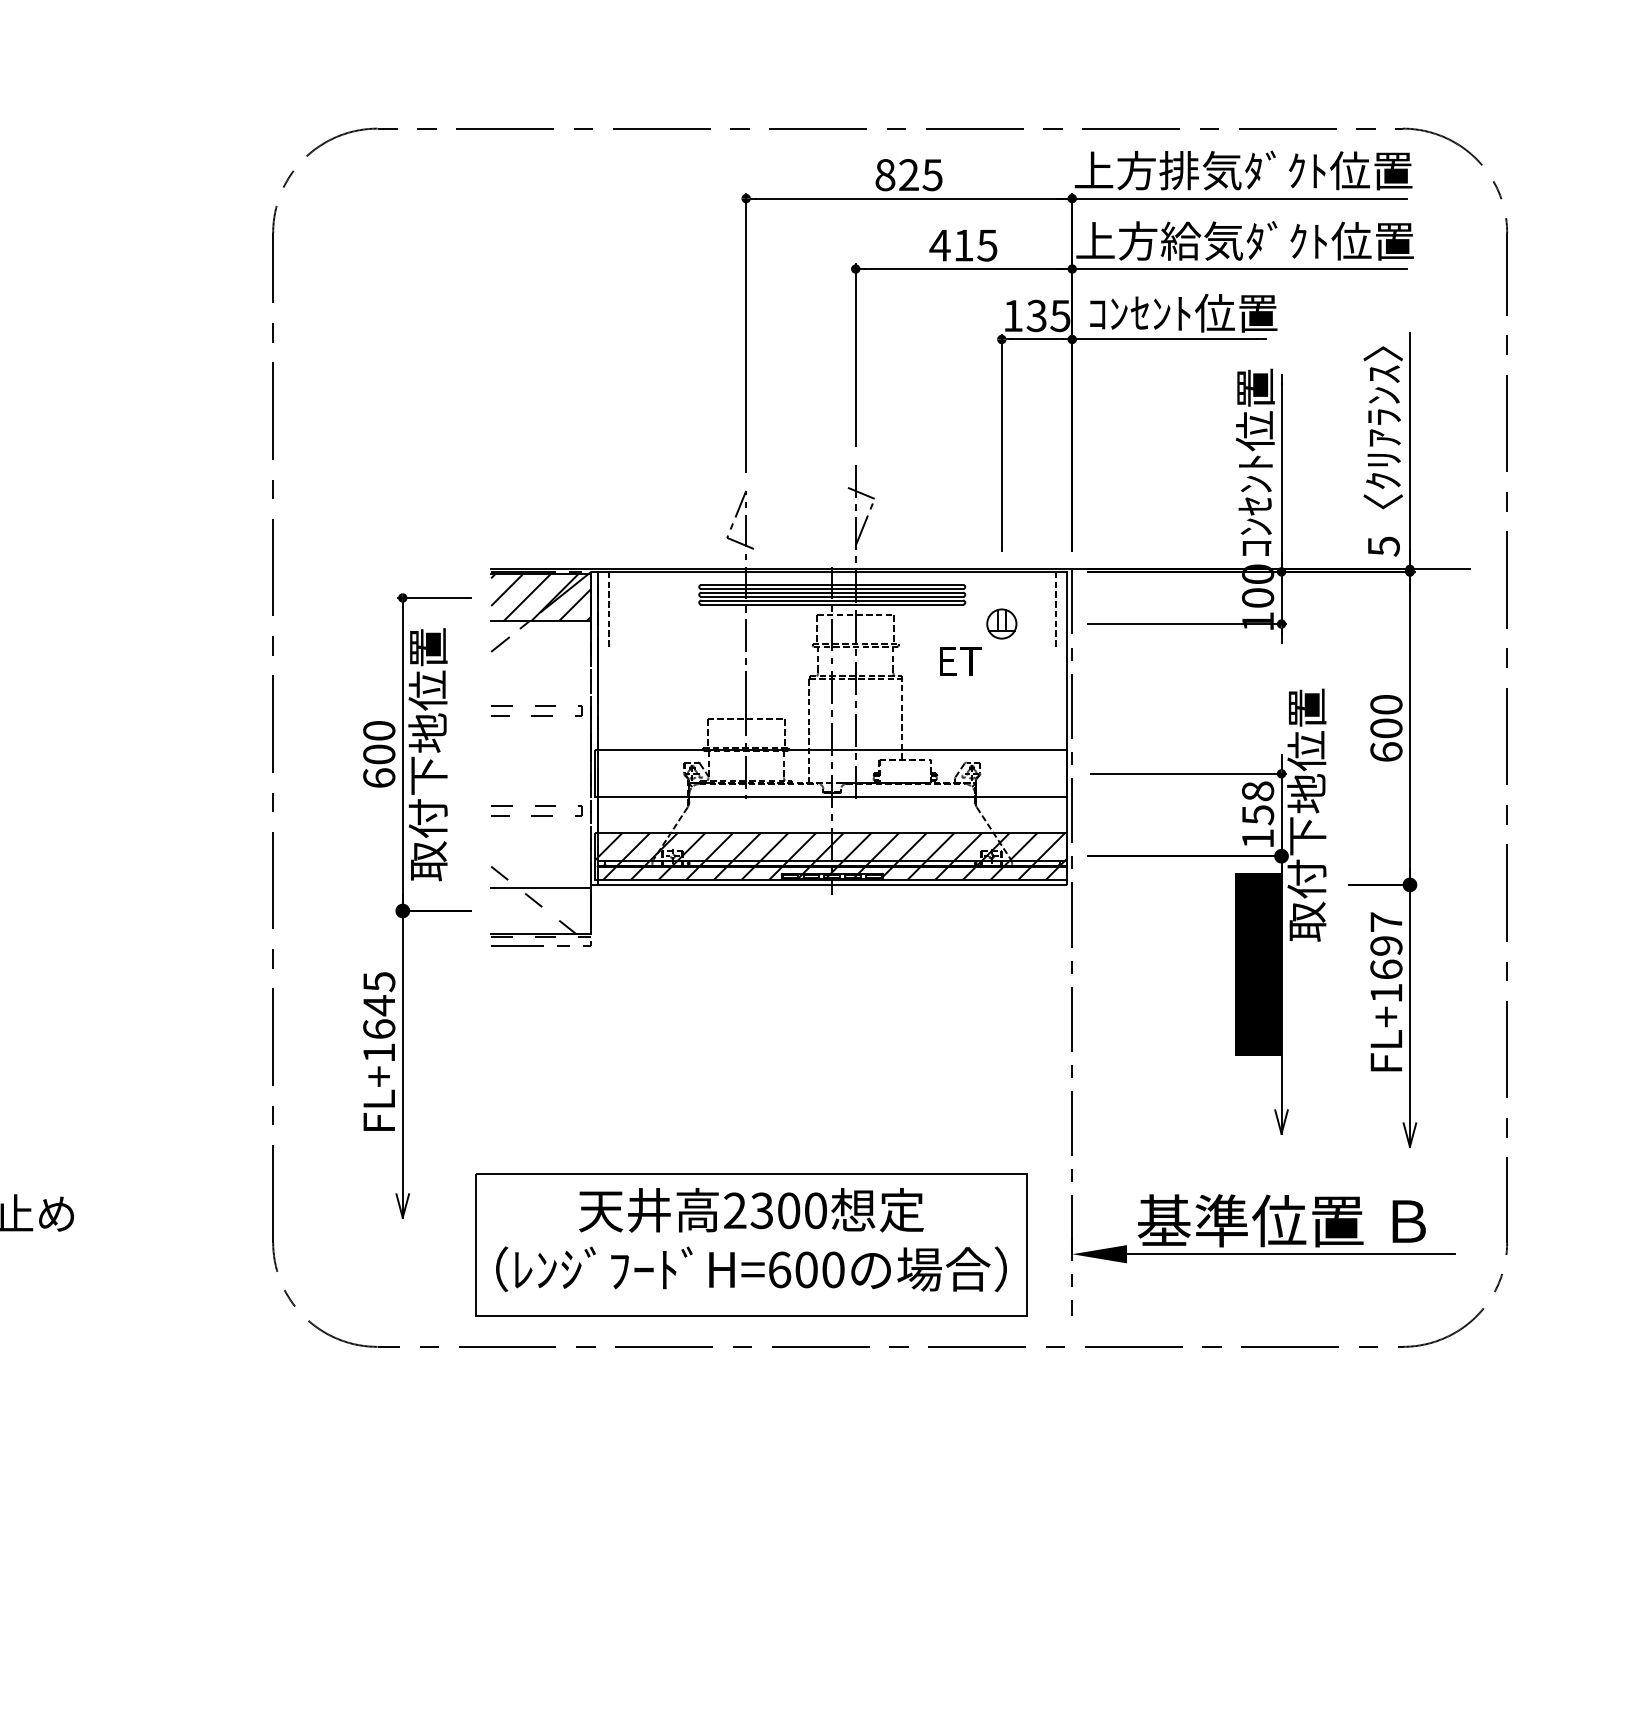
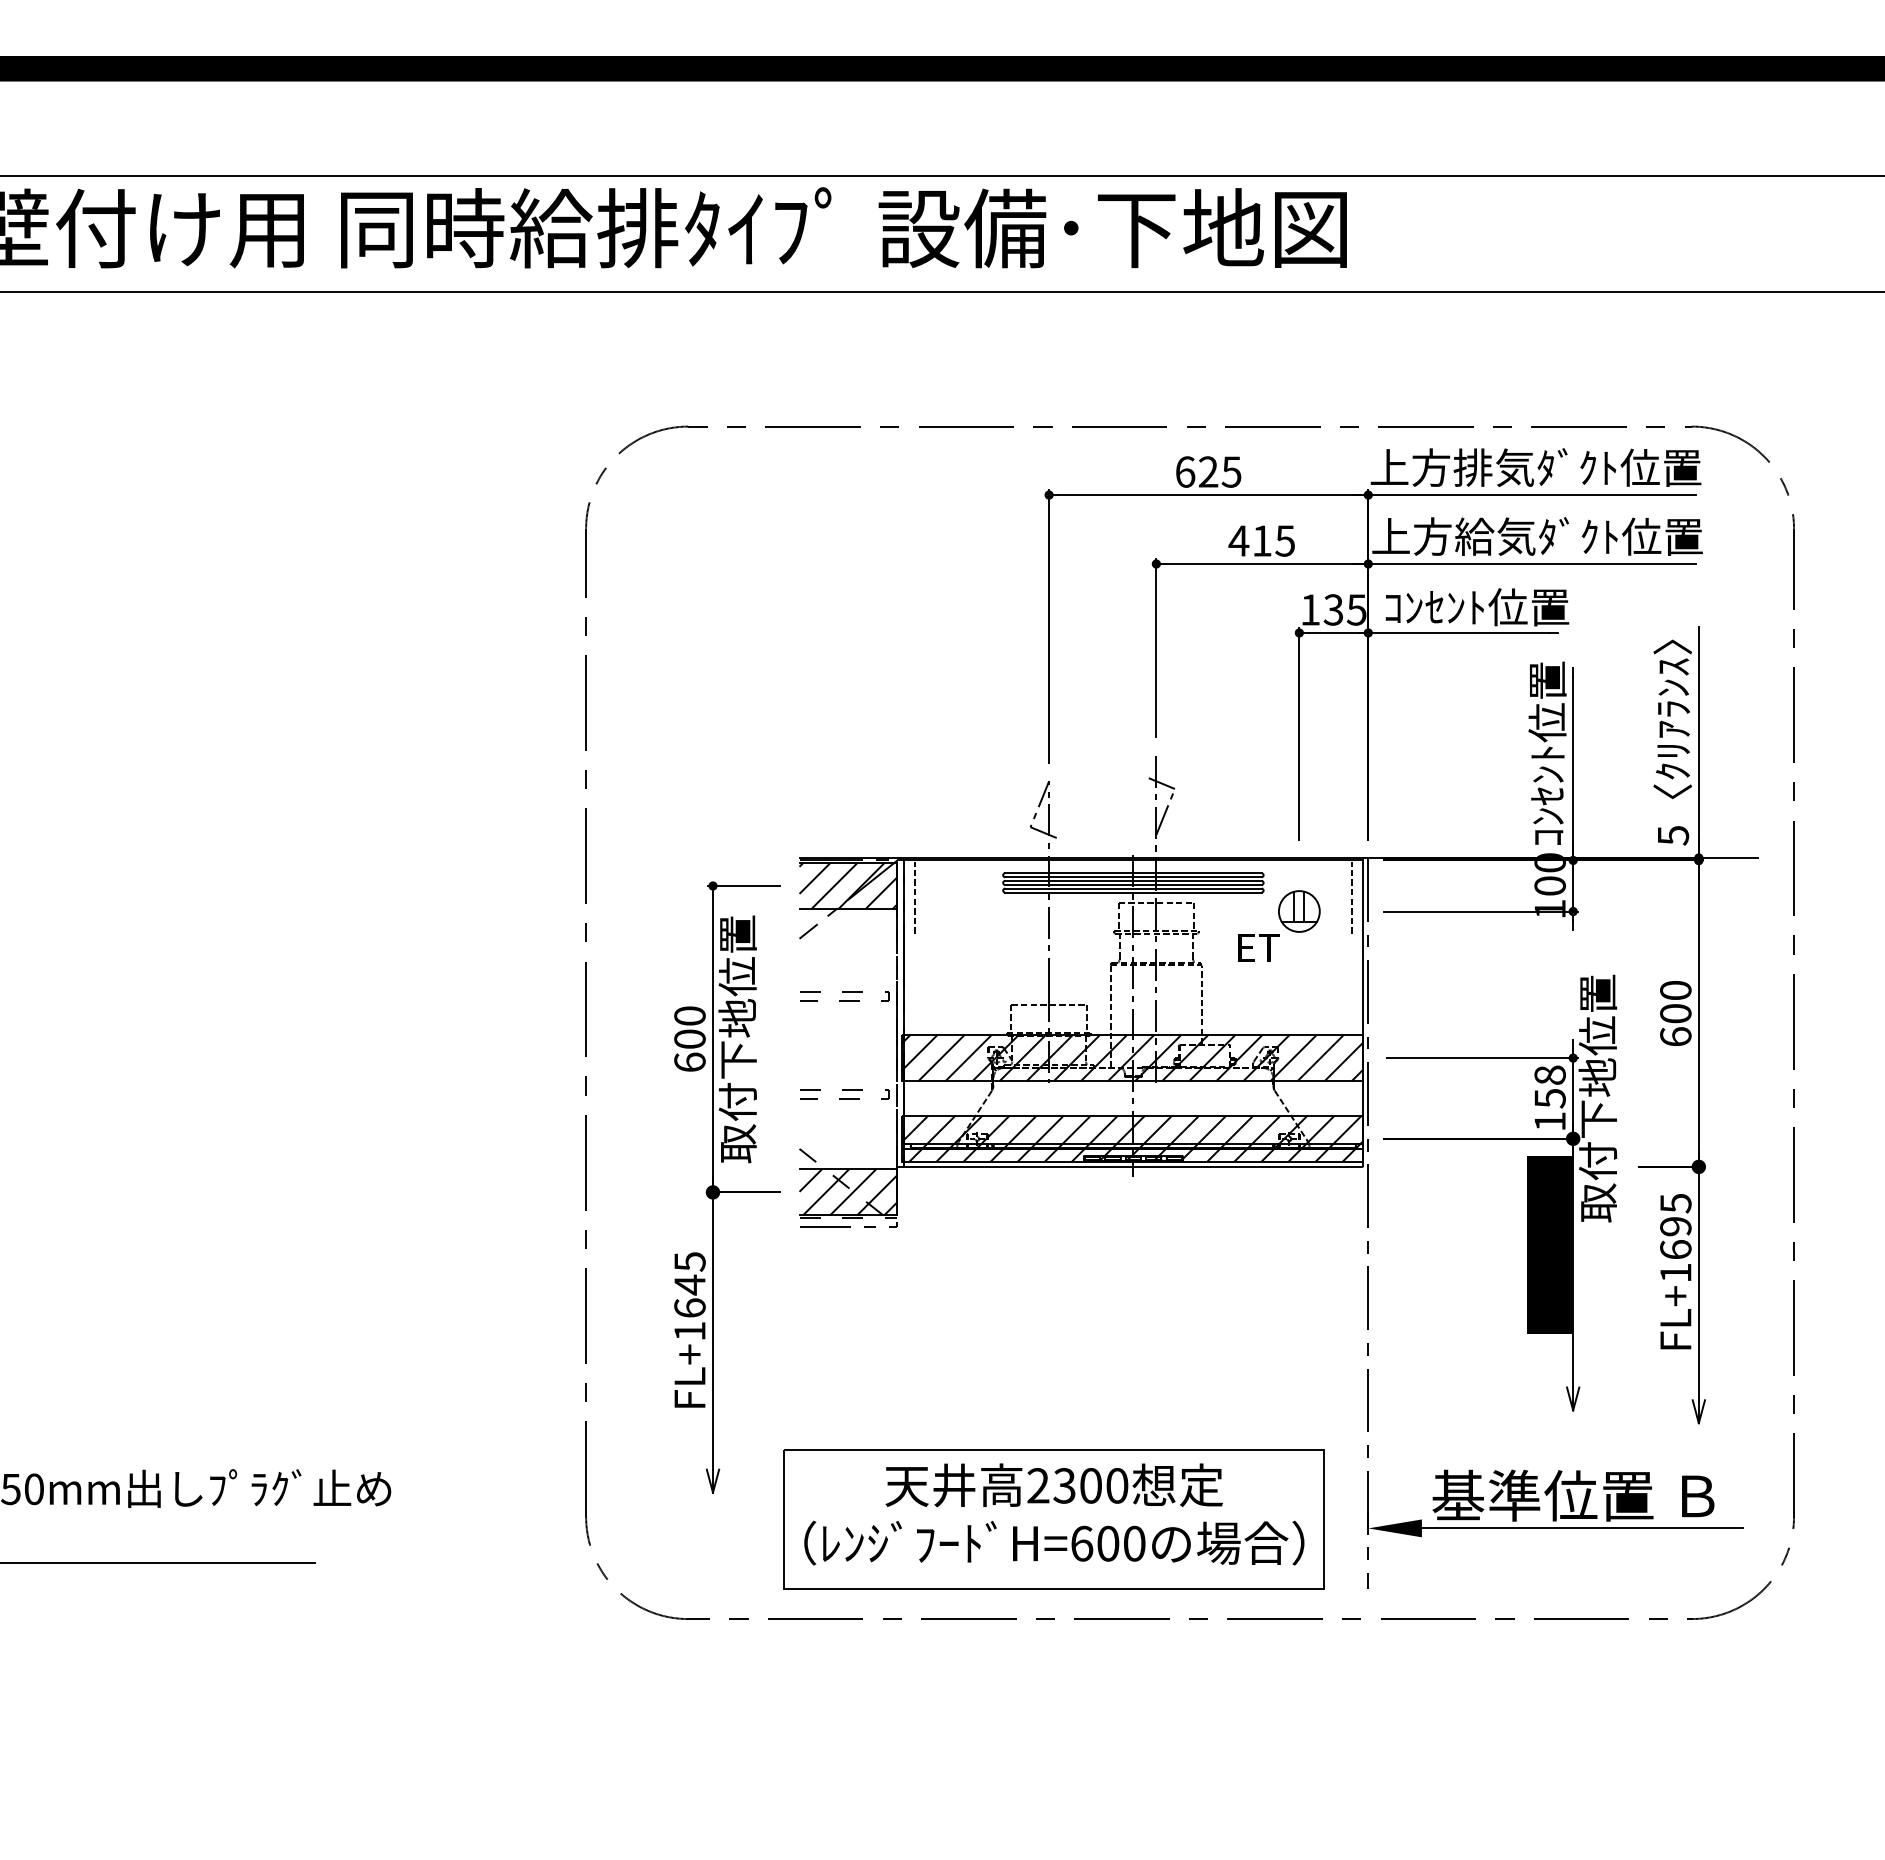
text: (885, 174) -> (1185, 471), 825 -> 625
part: (1001, 624) -> (1299, 911), size x1.43
hatch: (831, 774) -> (1132, 1058), added
hatch: (541, 911) -> (848, 1192), added
text: (1386, 922) -> (1675, 1203), FL+1697 -> FL+1695

